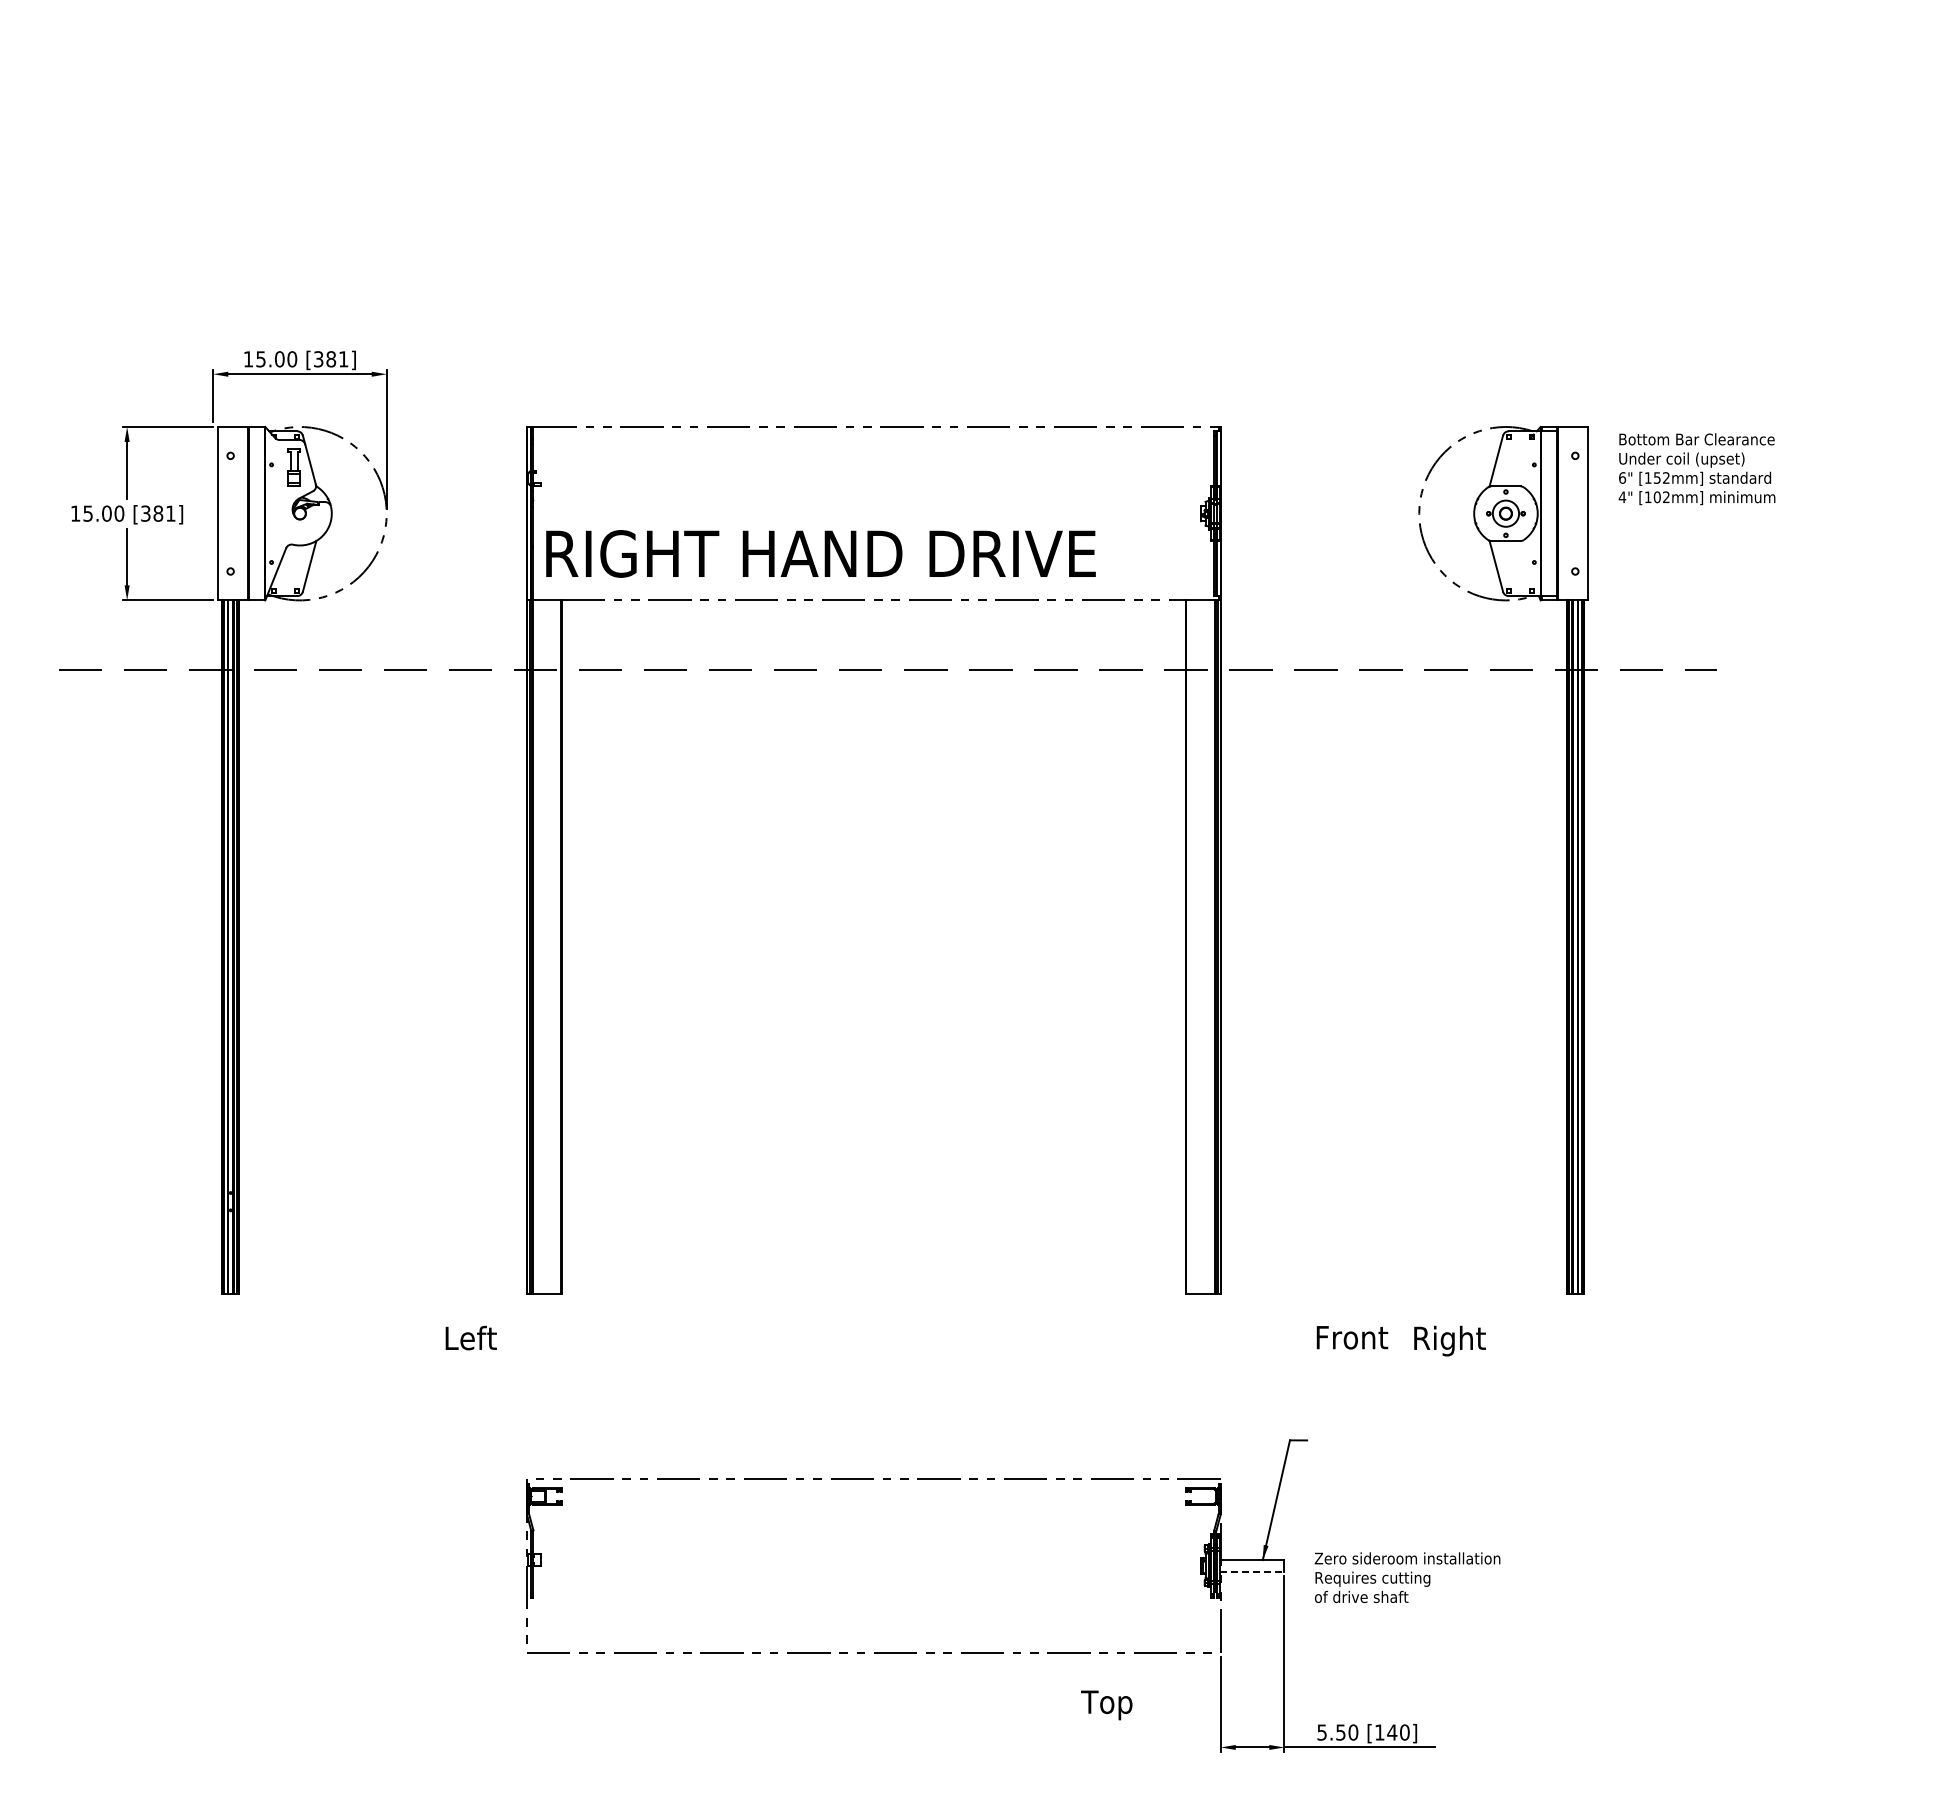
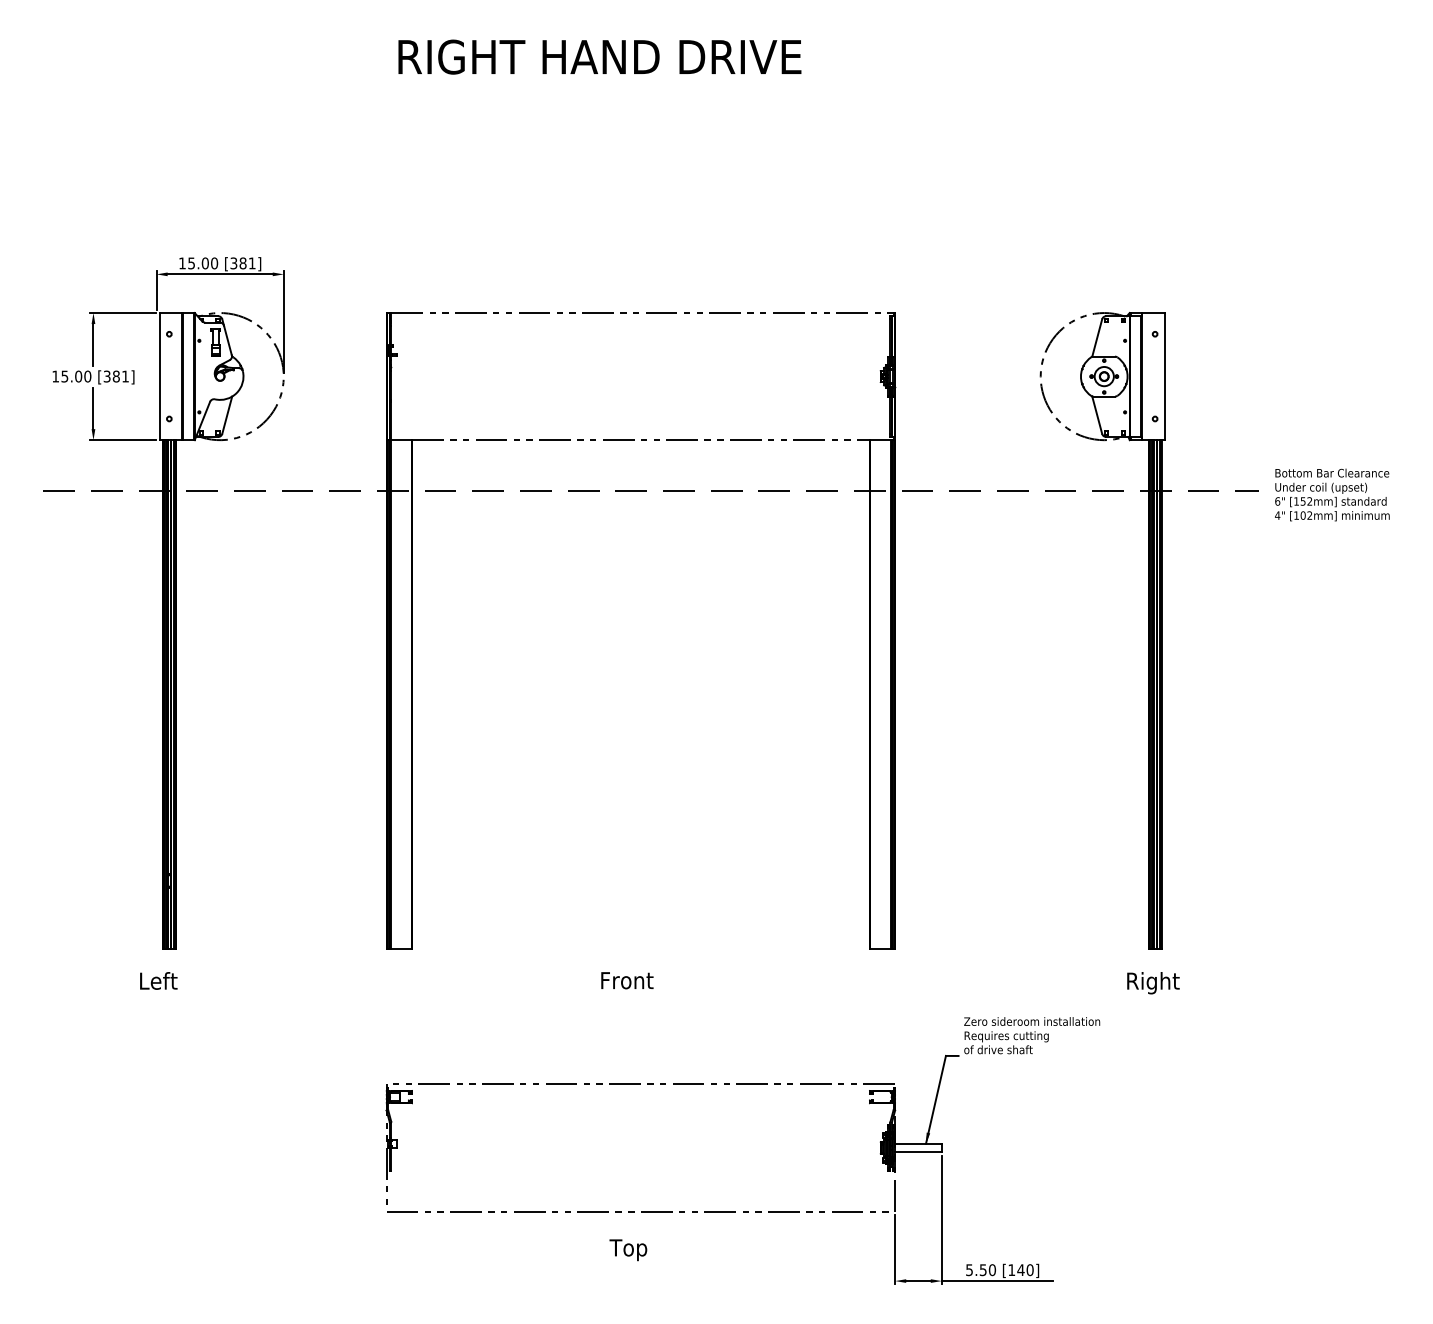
text: (1696, 469) -> (1331, 495), moved
text: (820, 553) -> (599, 56), moved
text: (470, 1337) -> (158, 980), moved
text: (1352, 1337) -> (627, 980), moved
text: (1449, 1340) -> (1153, 982), moved
line: (1252, 1571) -> (918, 1152), dashed -> solid
text: (1407, 1577) -> (1032, 1035), moved
text: (1106, 1705) -> (628, 1250), moved

